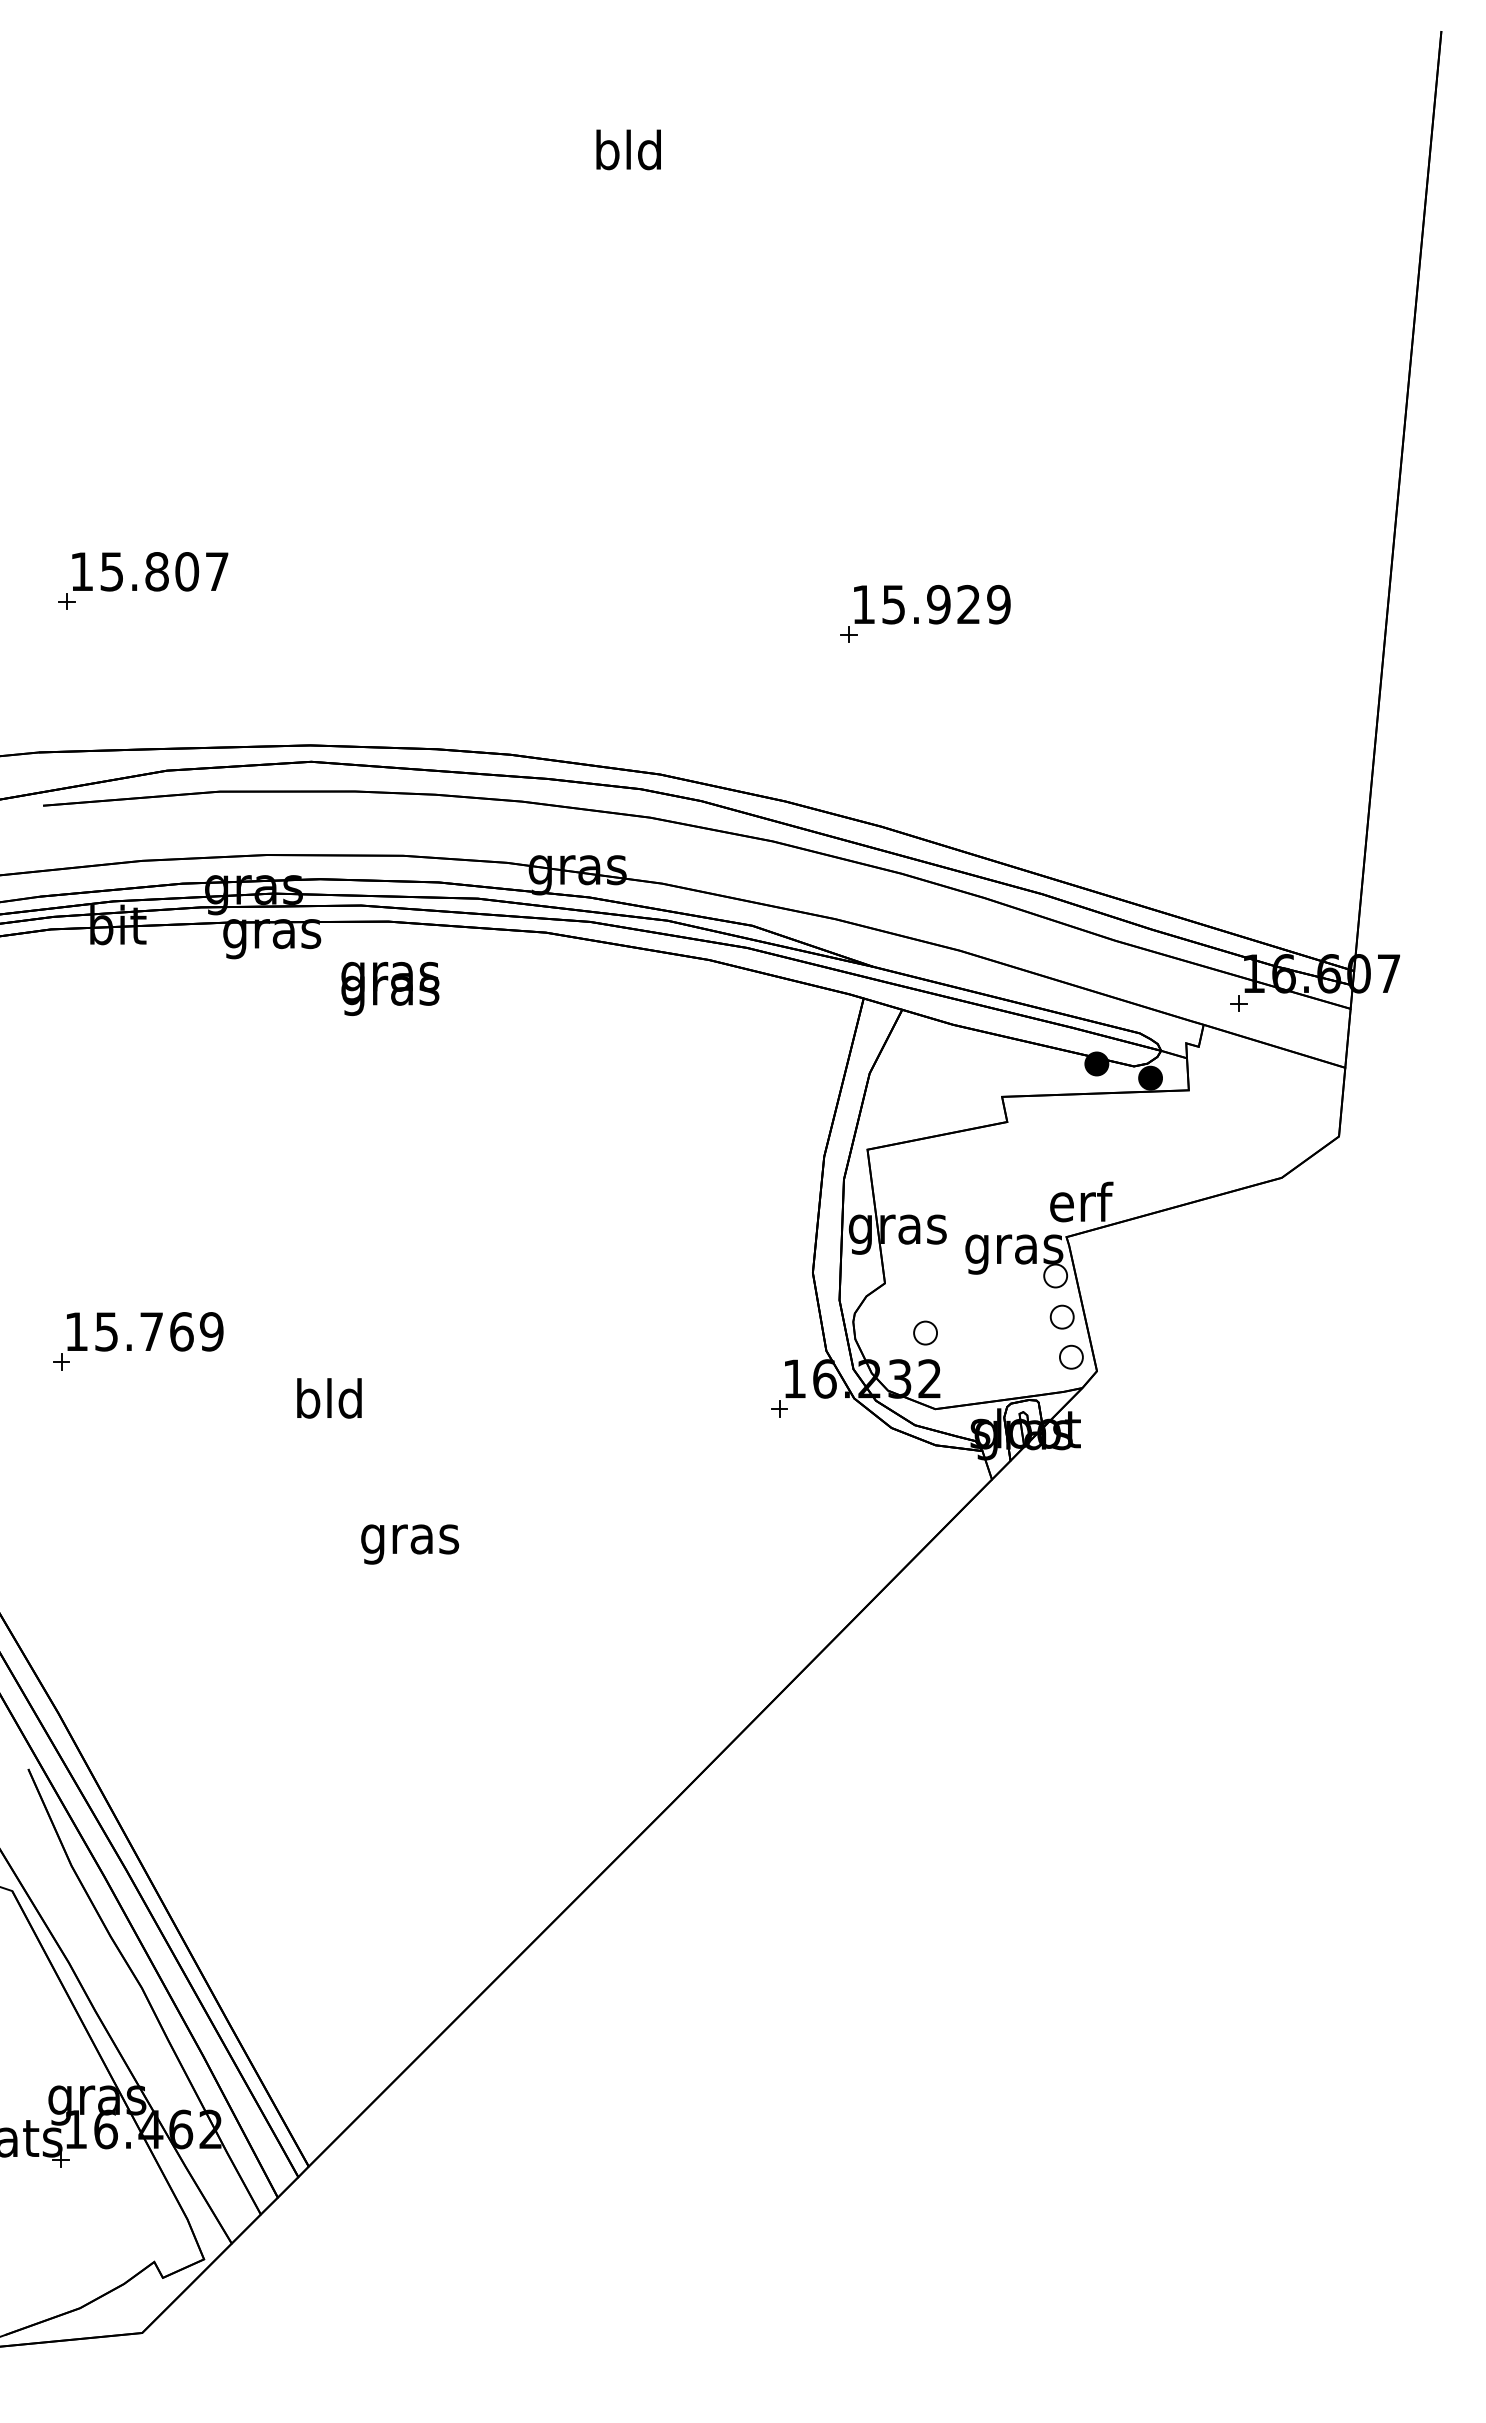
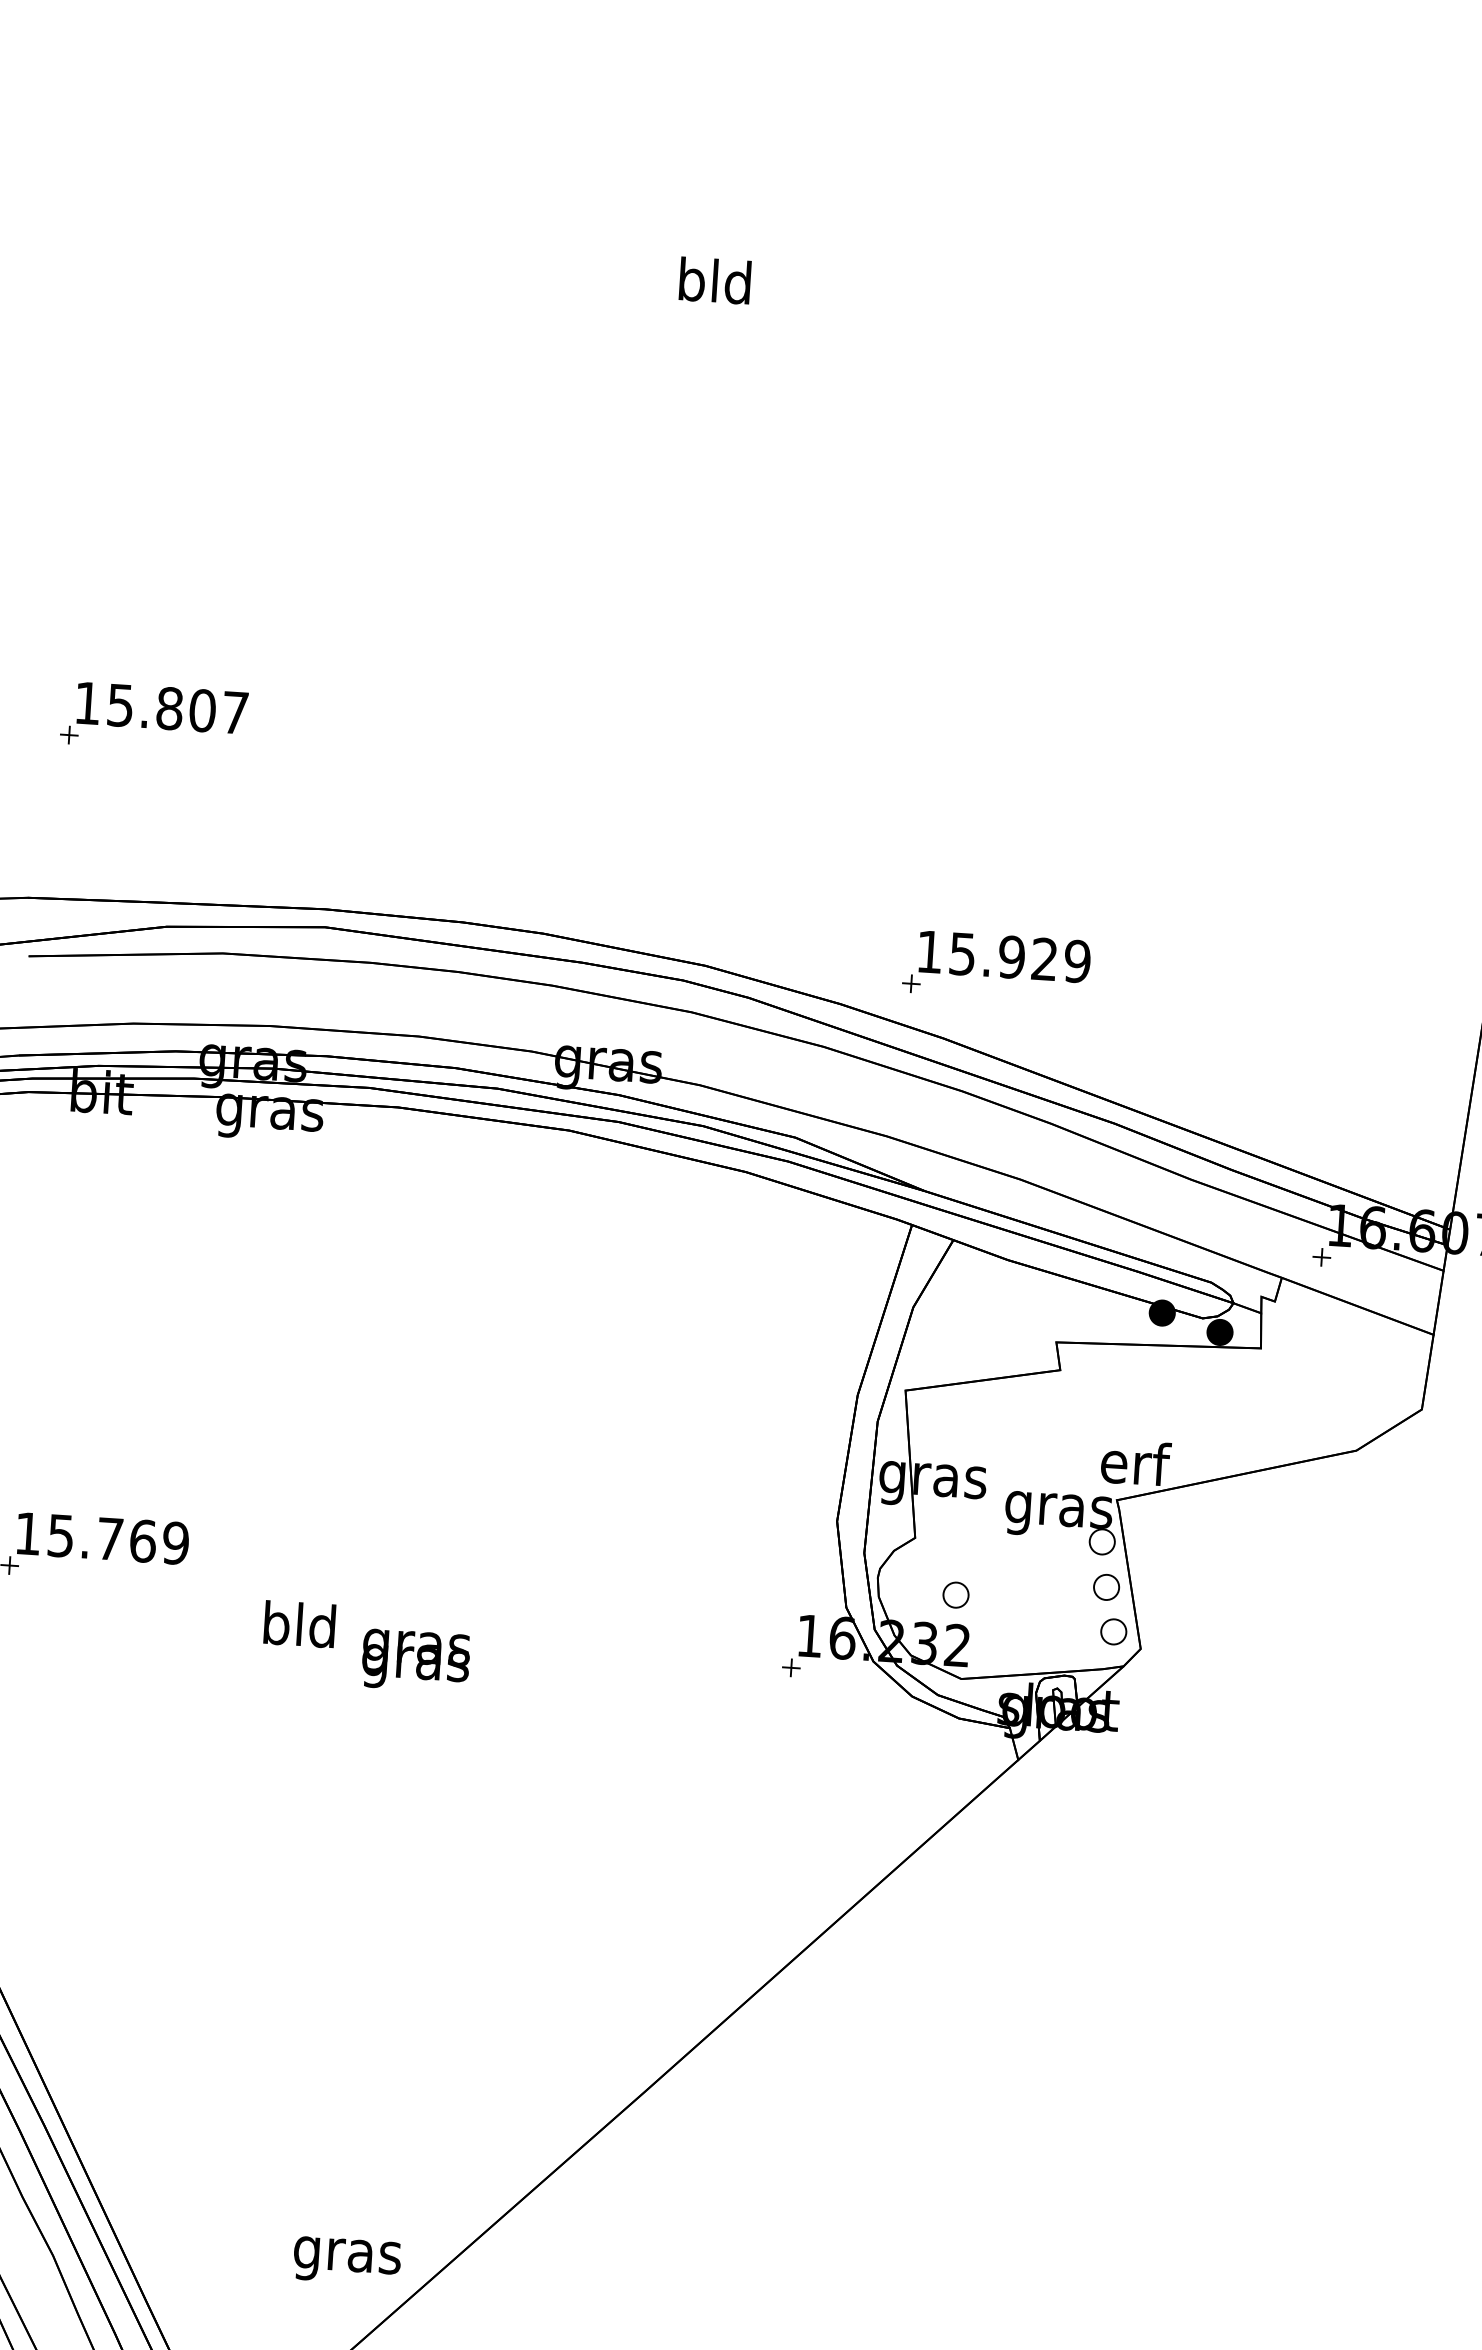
part: (929, 618) -> (1000, 971), moved
text: (390, 988) -> (416, 1660), moved
text: (410, 1544) -> (347, 2260), moved

